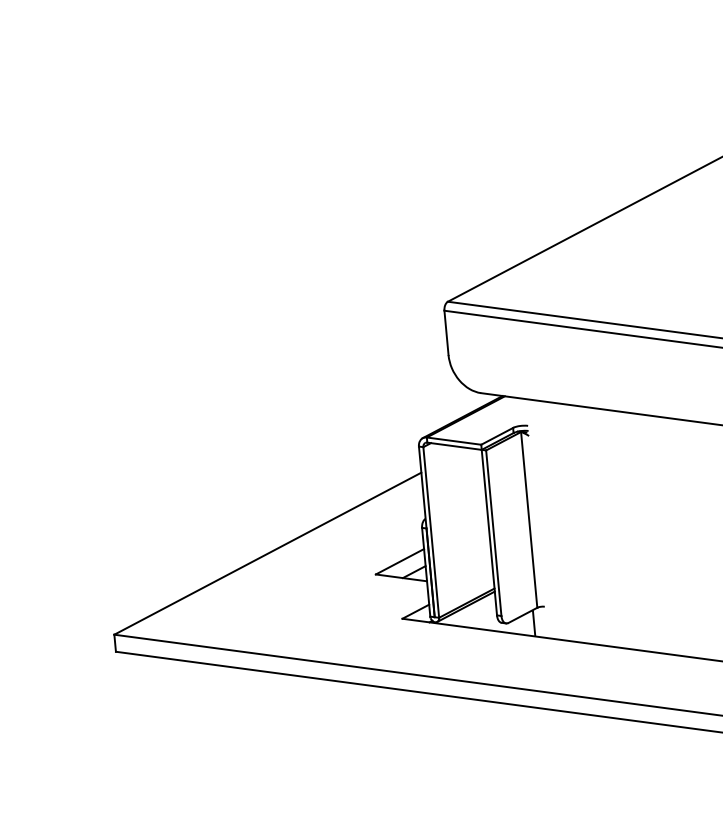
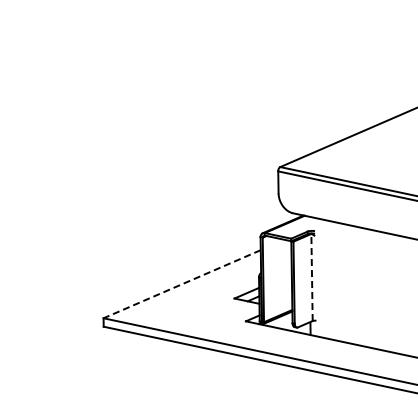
line: (530, 519) -> (312, 277), solid -> dashed
line: (268, 554) -> (182, 284), solid -> dashed

